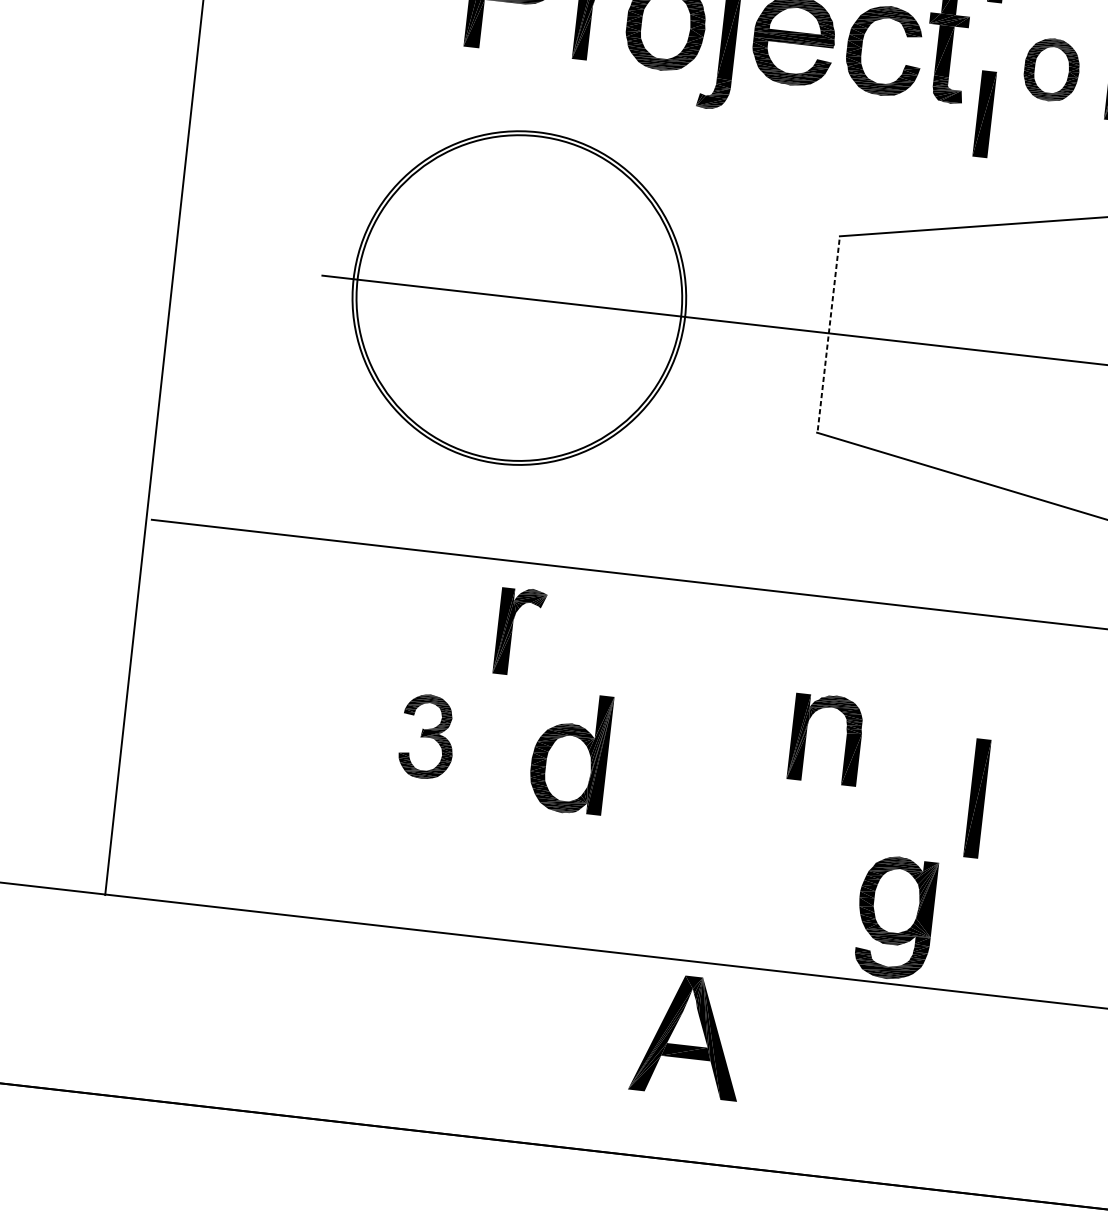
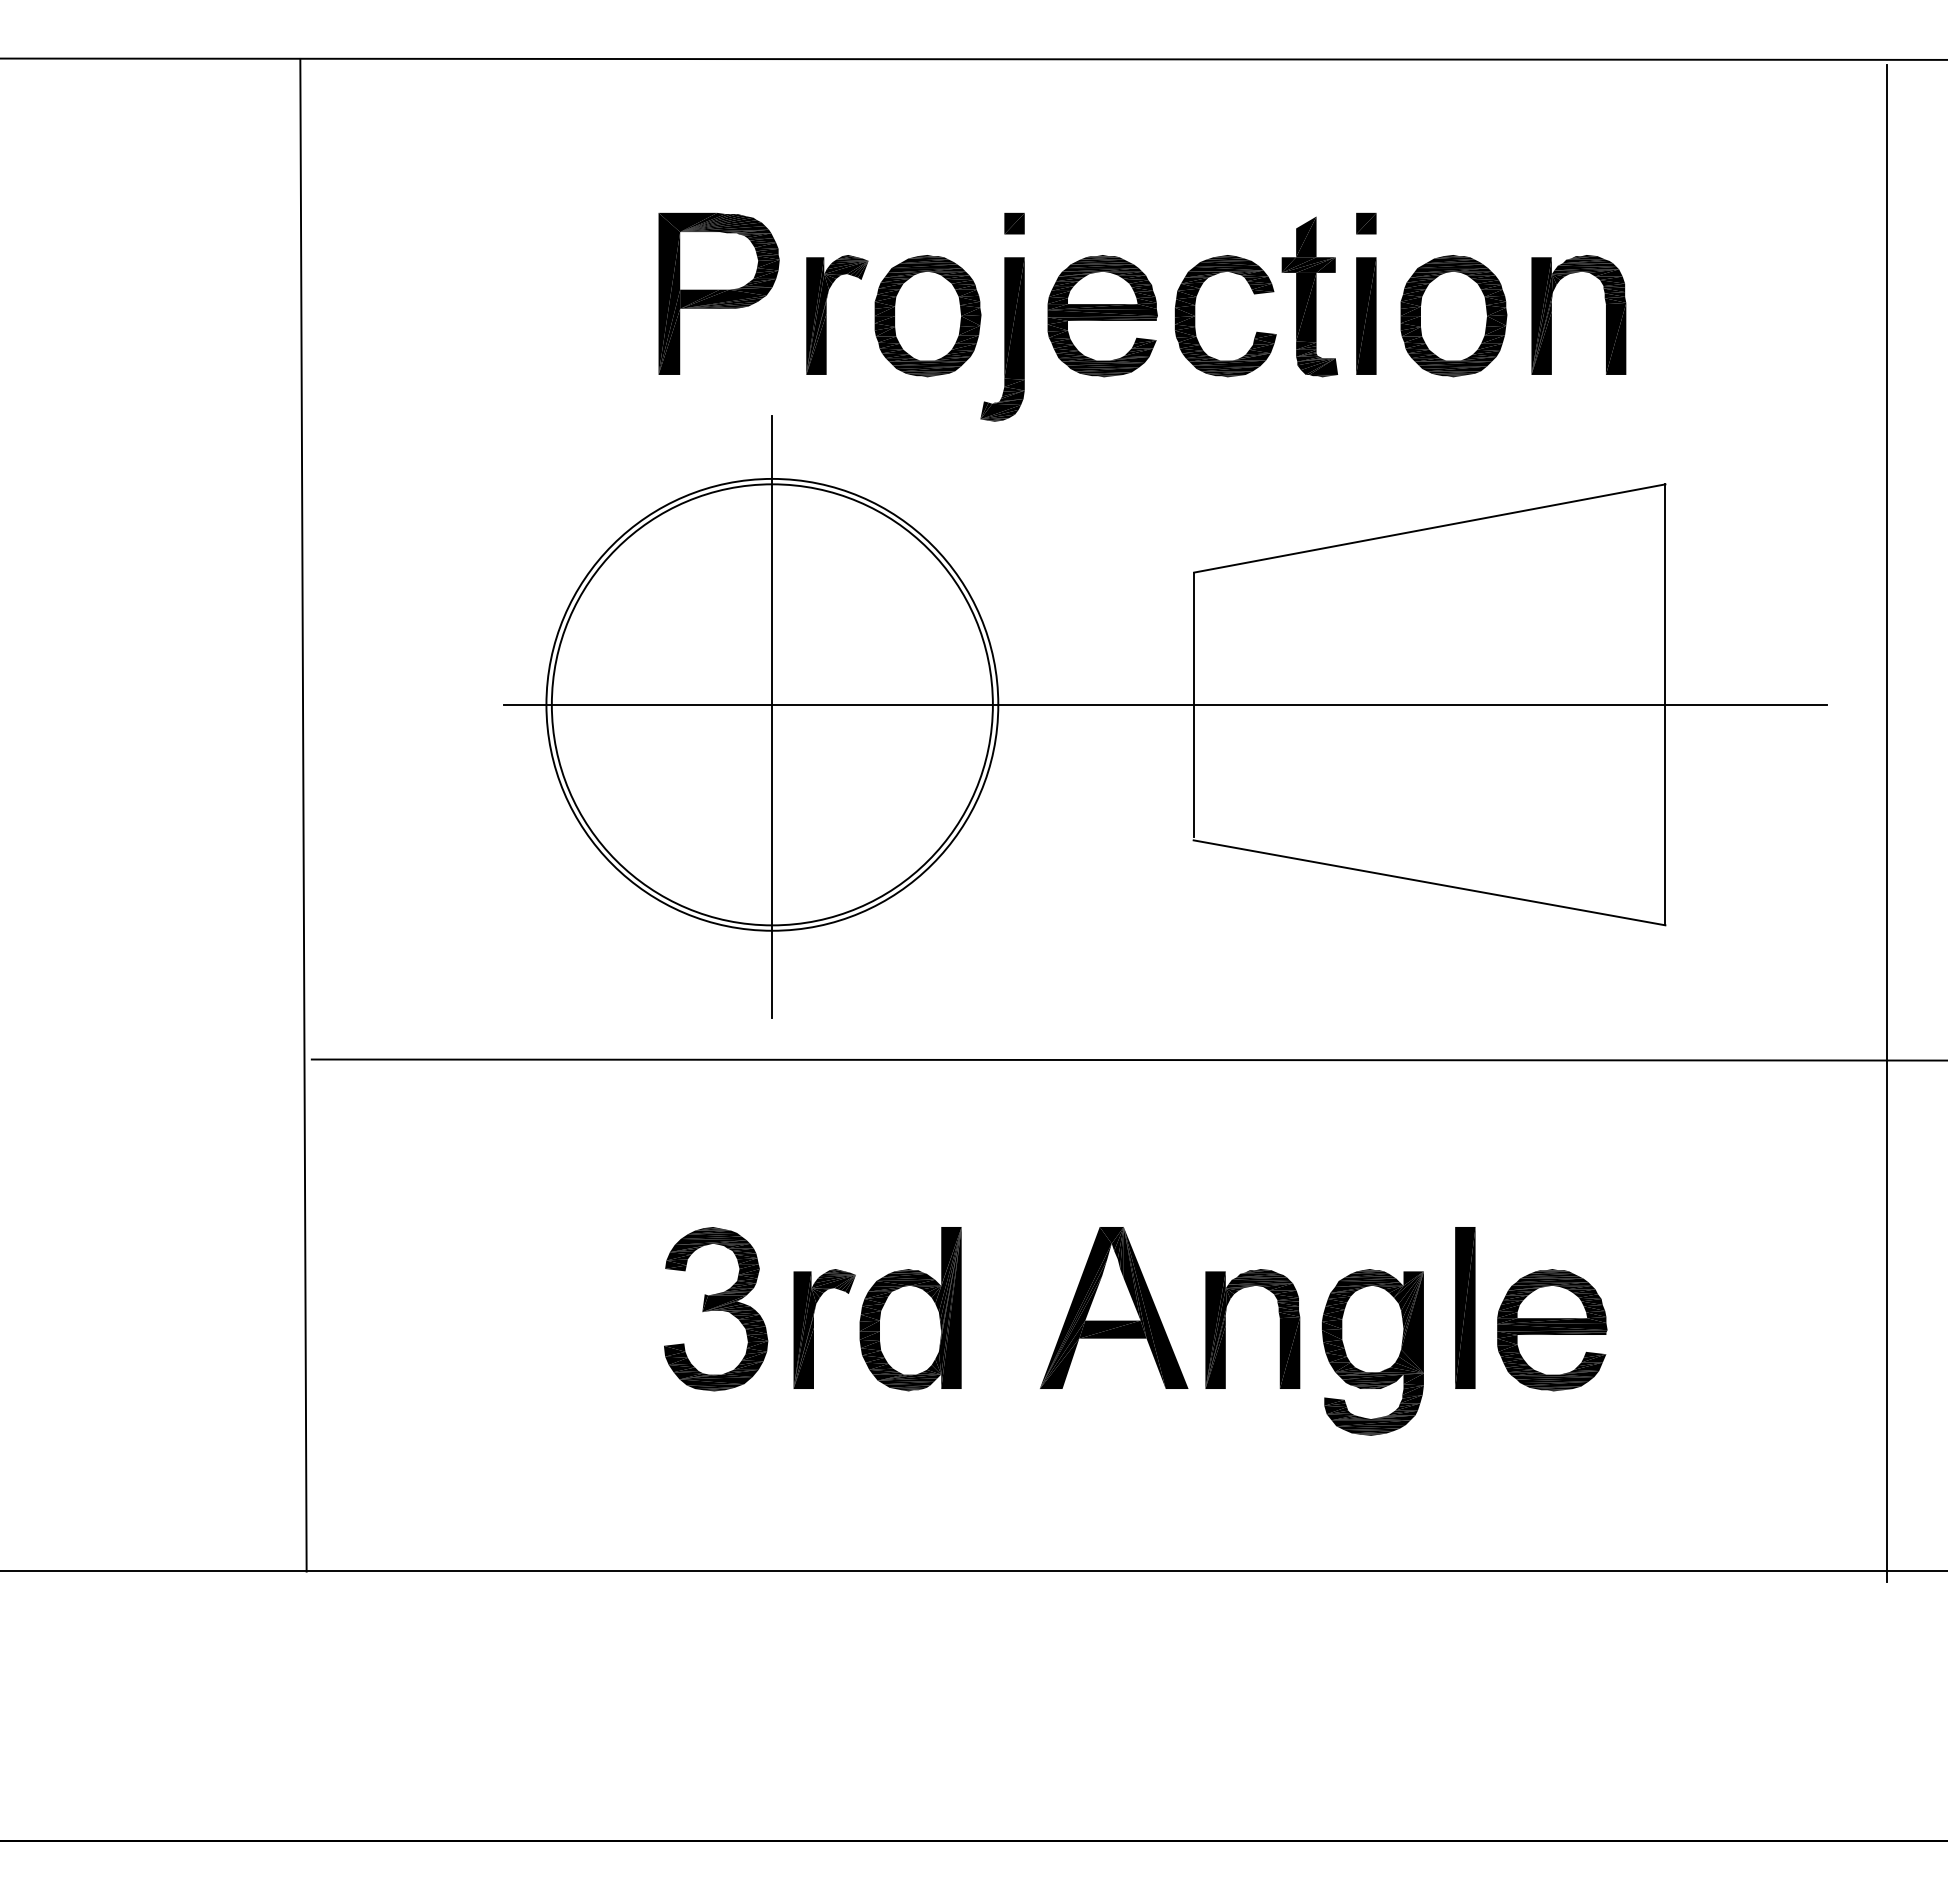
part: (1051, 70) -> (1453, 316), size x1.43
part: (984, 113) -> (1366, 315), moved
line: (518, 306) -> (772, 716), added
line: (829, 333) -> (1194, 704), dashed -> solid
part: (512, 630) -> (813, 1328), moved
part: (806, 736) -> (1225, 1328), moved
part: (427, 737) -> (716, 1309), size x1.43
part: (1039, 822) -> (1552, 1330), added
part: (894, 918) -> (1372, 1352), moved
part: (689, 1035) -> (1114, 1307), moved

